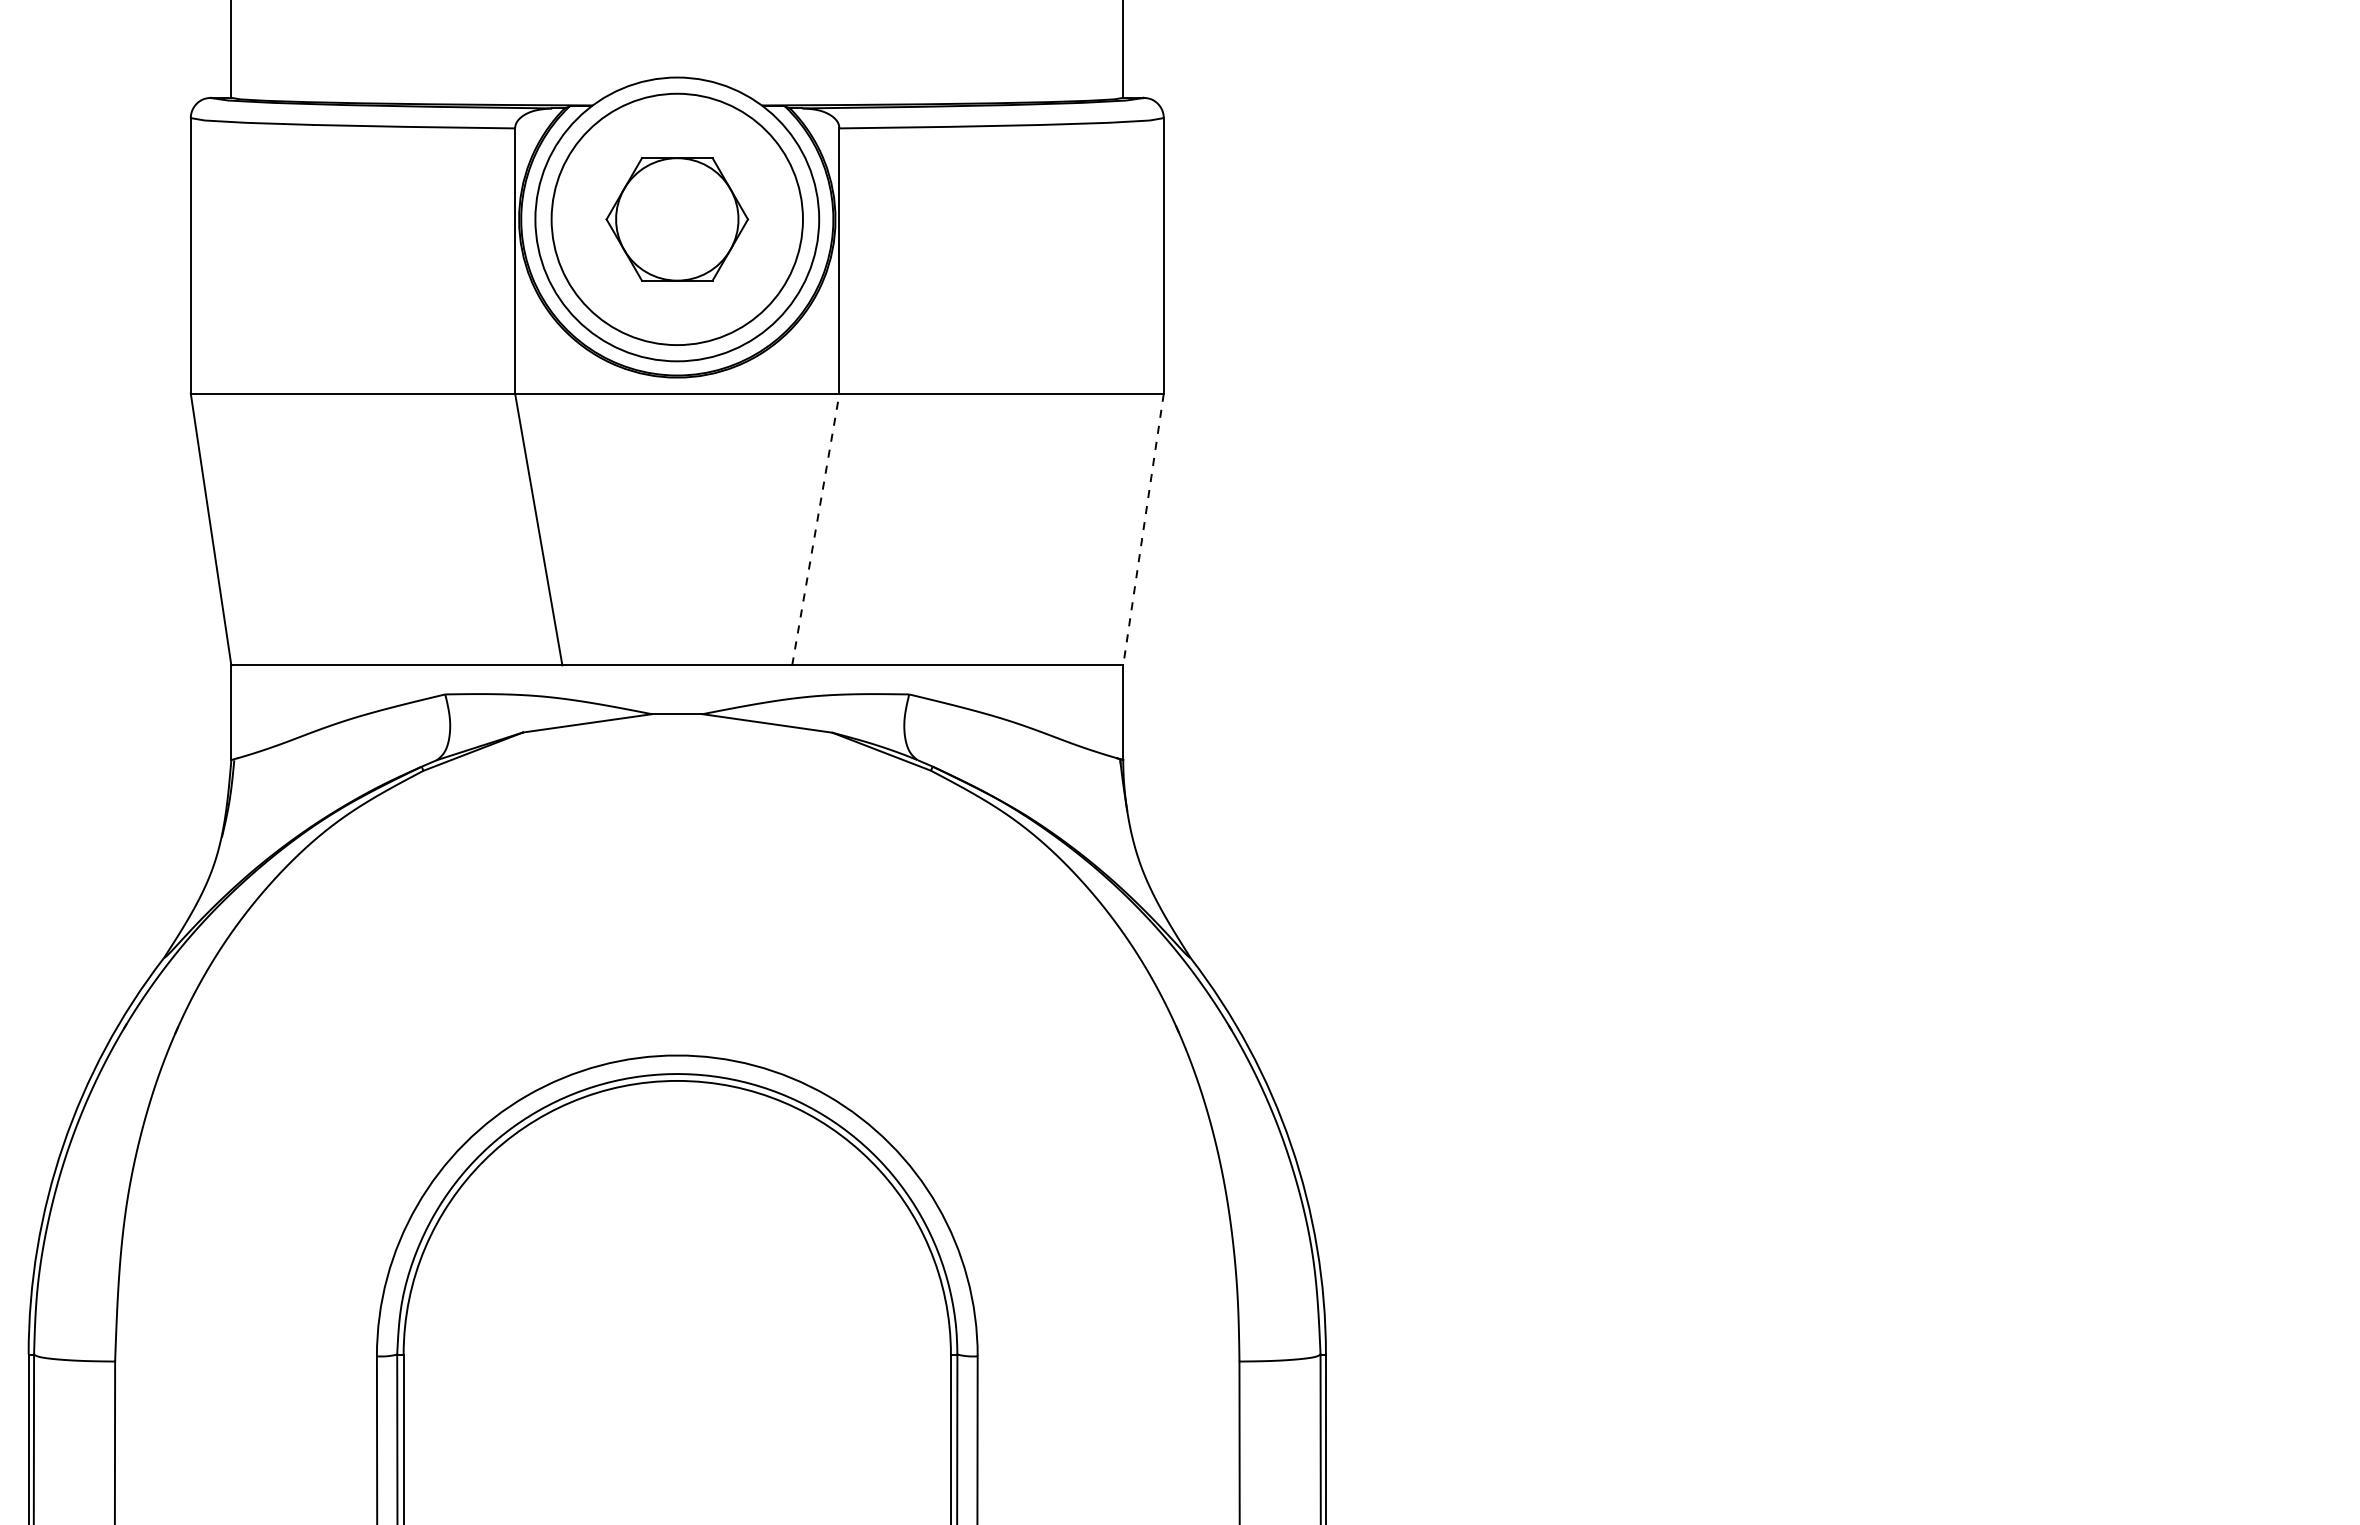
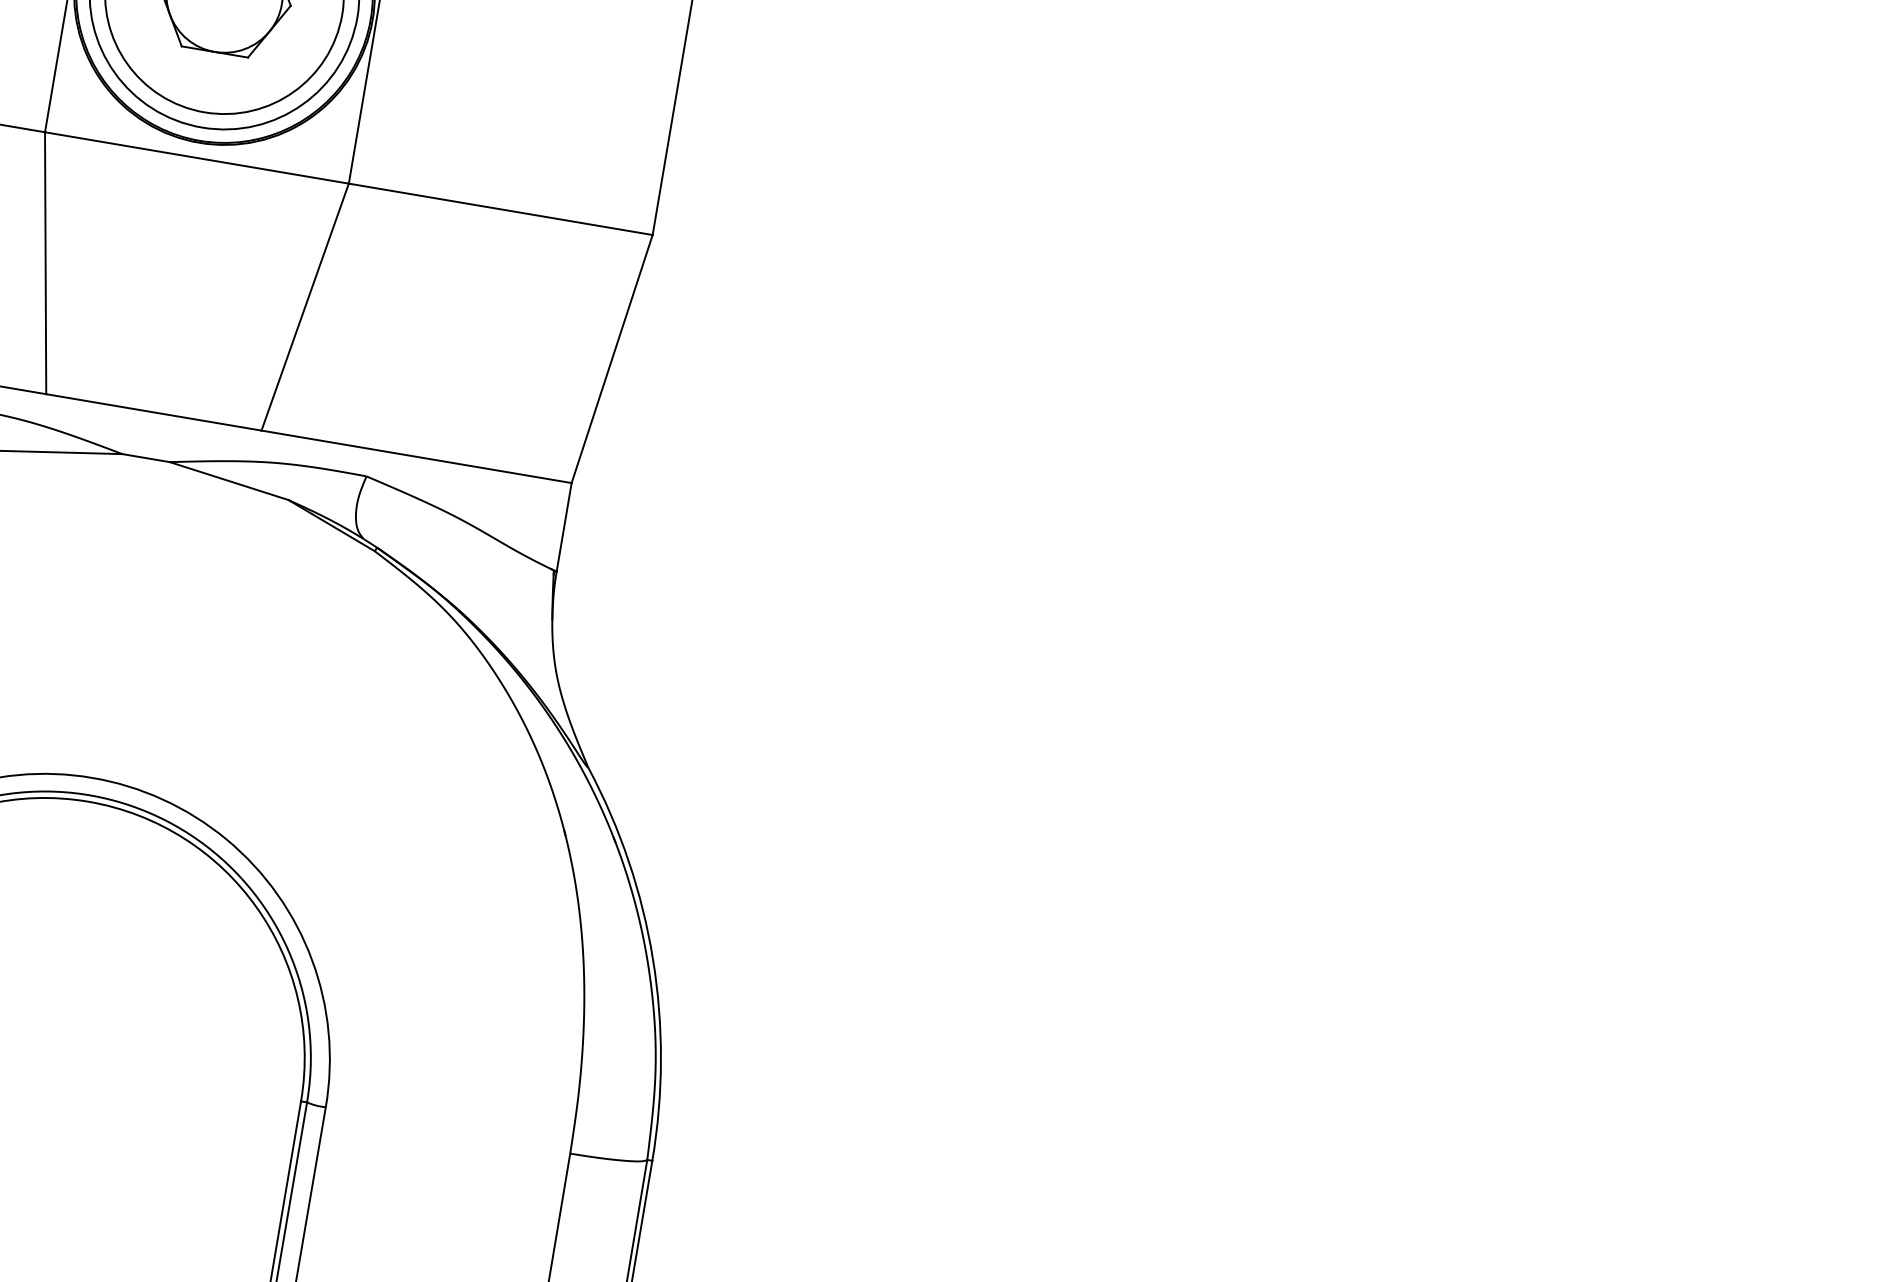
line: (815, 529) -> (304, 306), dashed -> solid
line: (1143, 530) -> (612, 359), dashed -> solid

